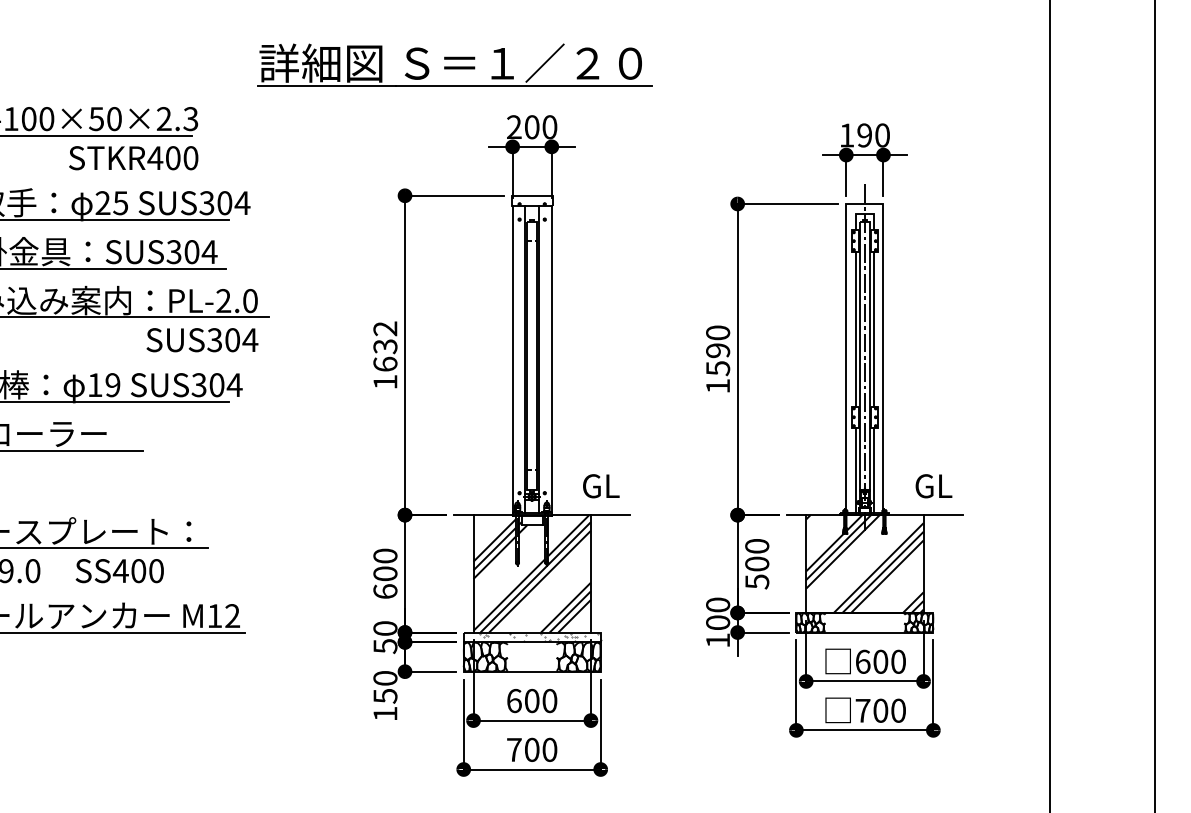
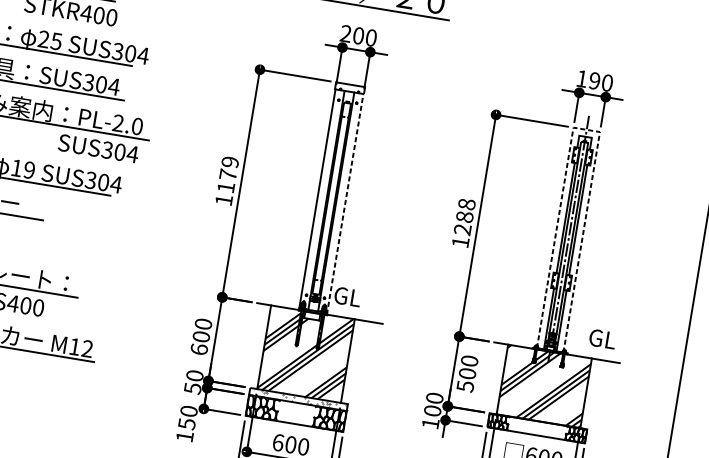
line: (864, 204) -> (586, 130), solid -> dashed
text: (385, 346) -> (228, 174), 1632 -> 1179
text: (718, 350) -> (465, 216), 1590 -> 1288
line: (551, 360) -> (344, 204), solid -> dashed
text: (601, 486) -> (347, 297), moved

